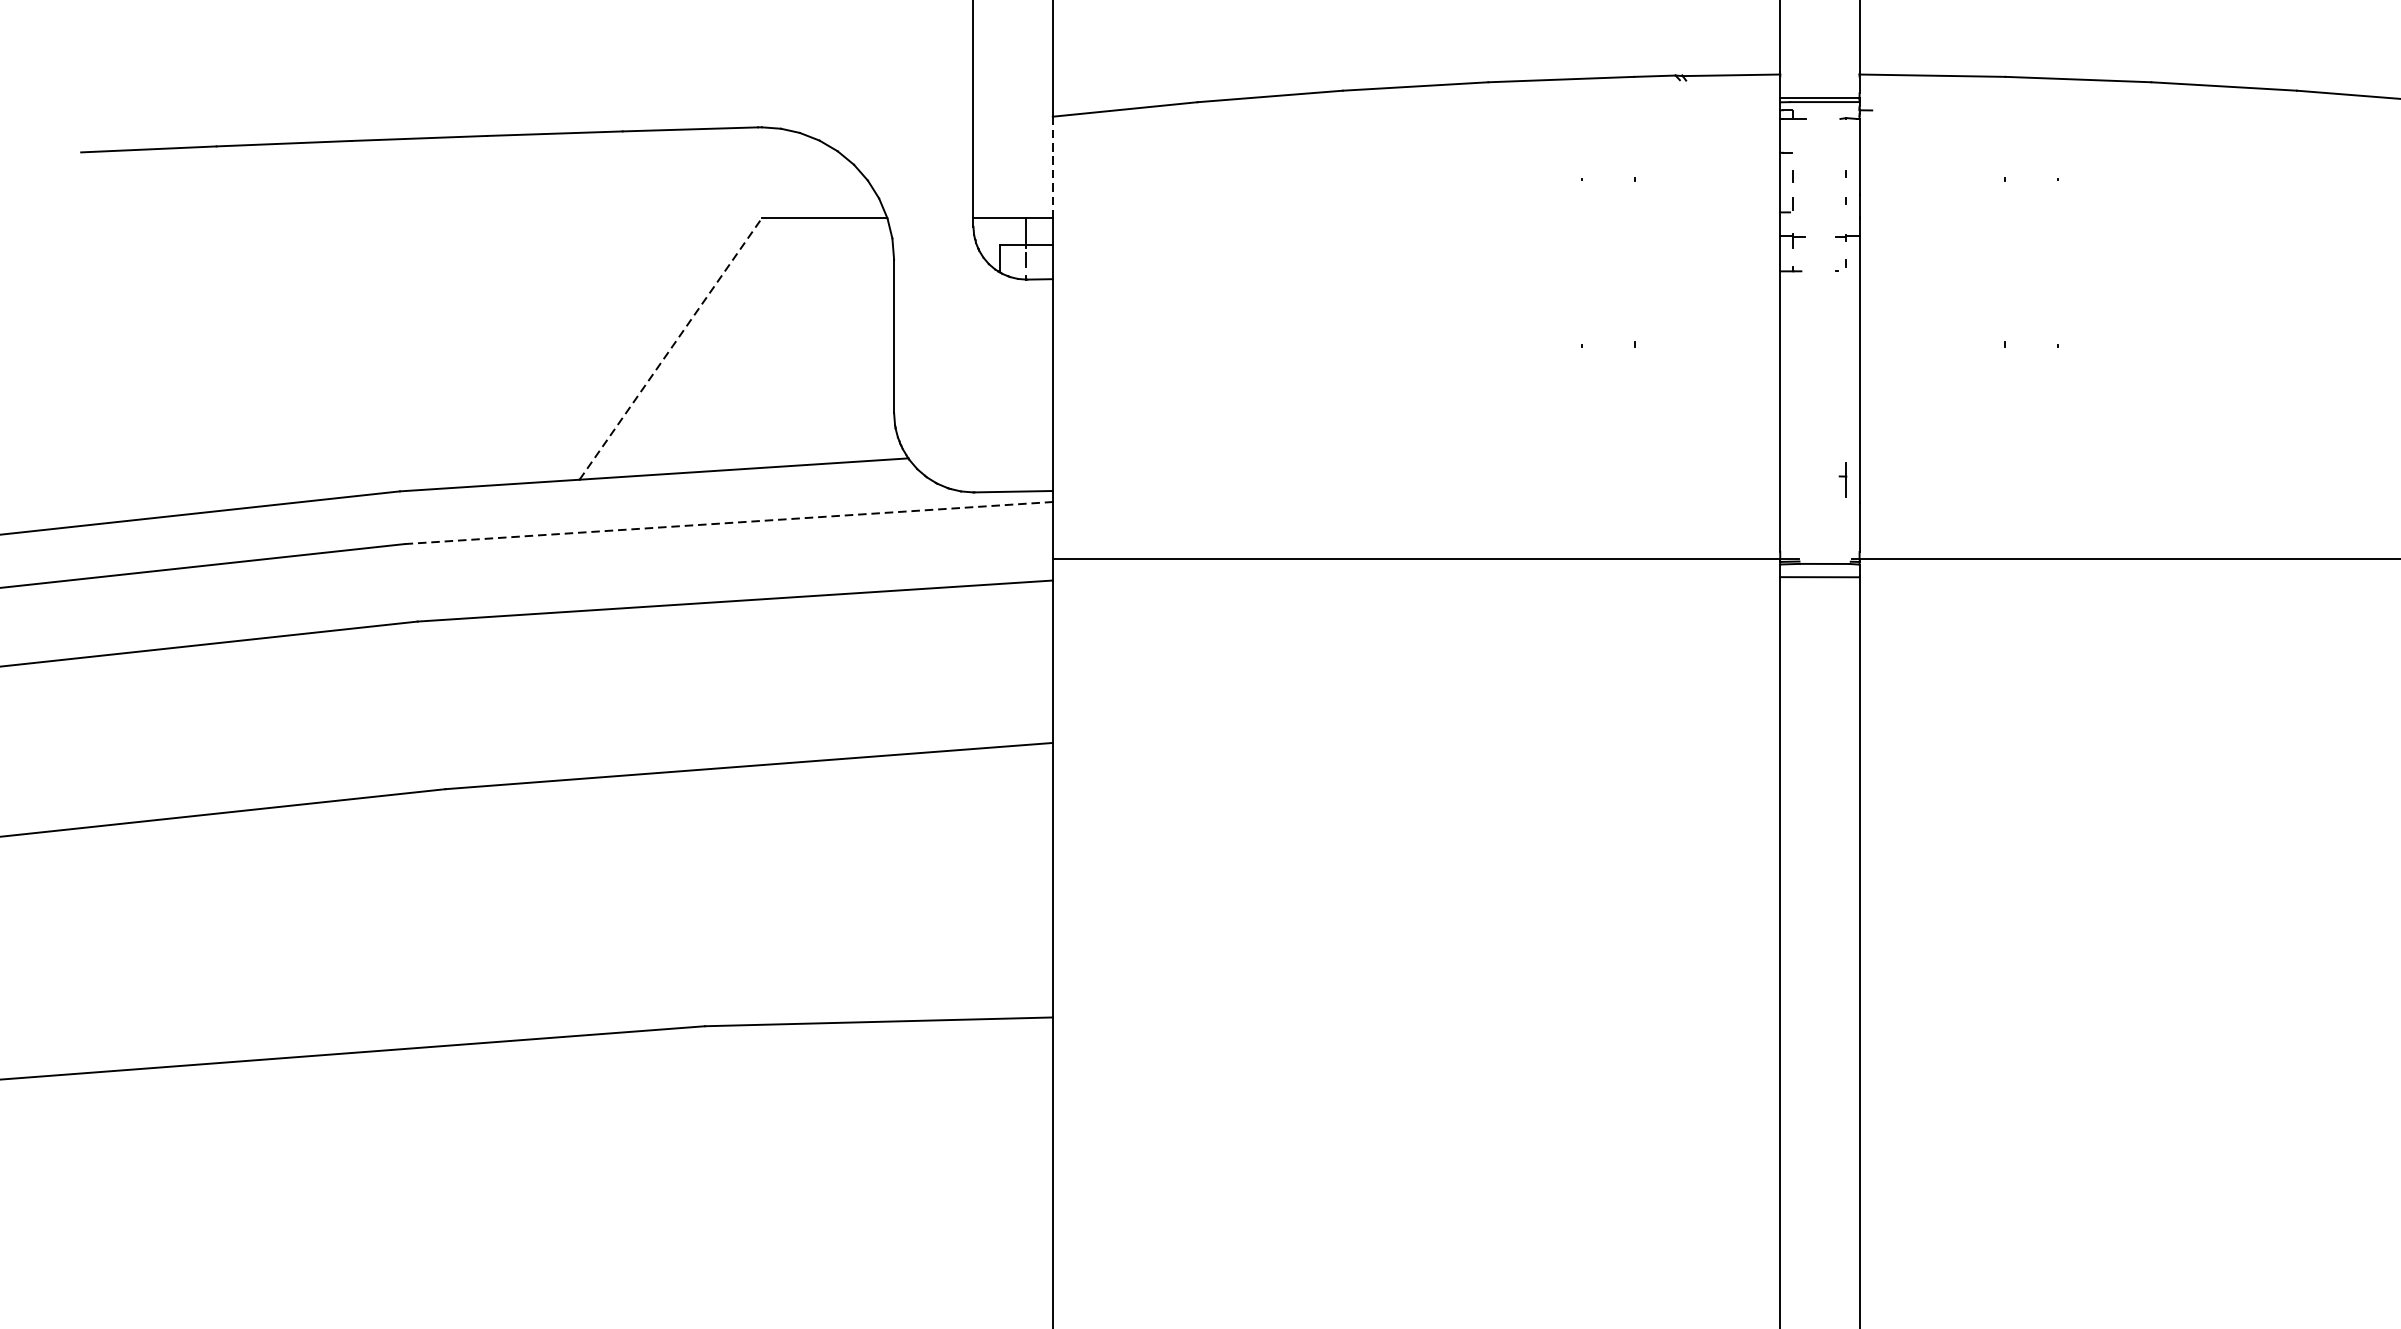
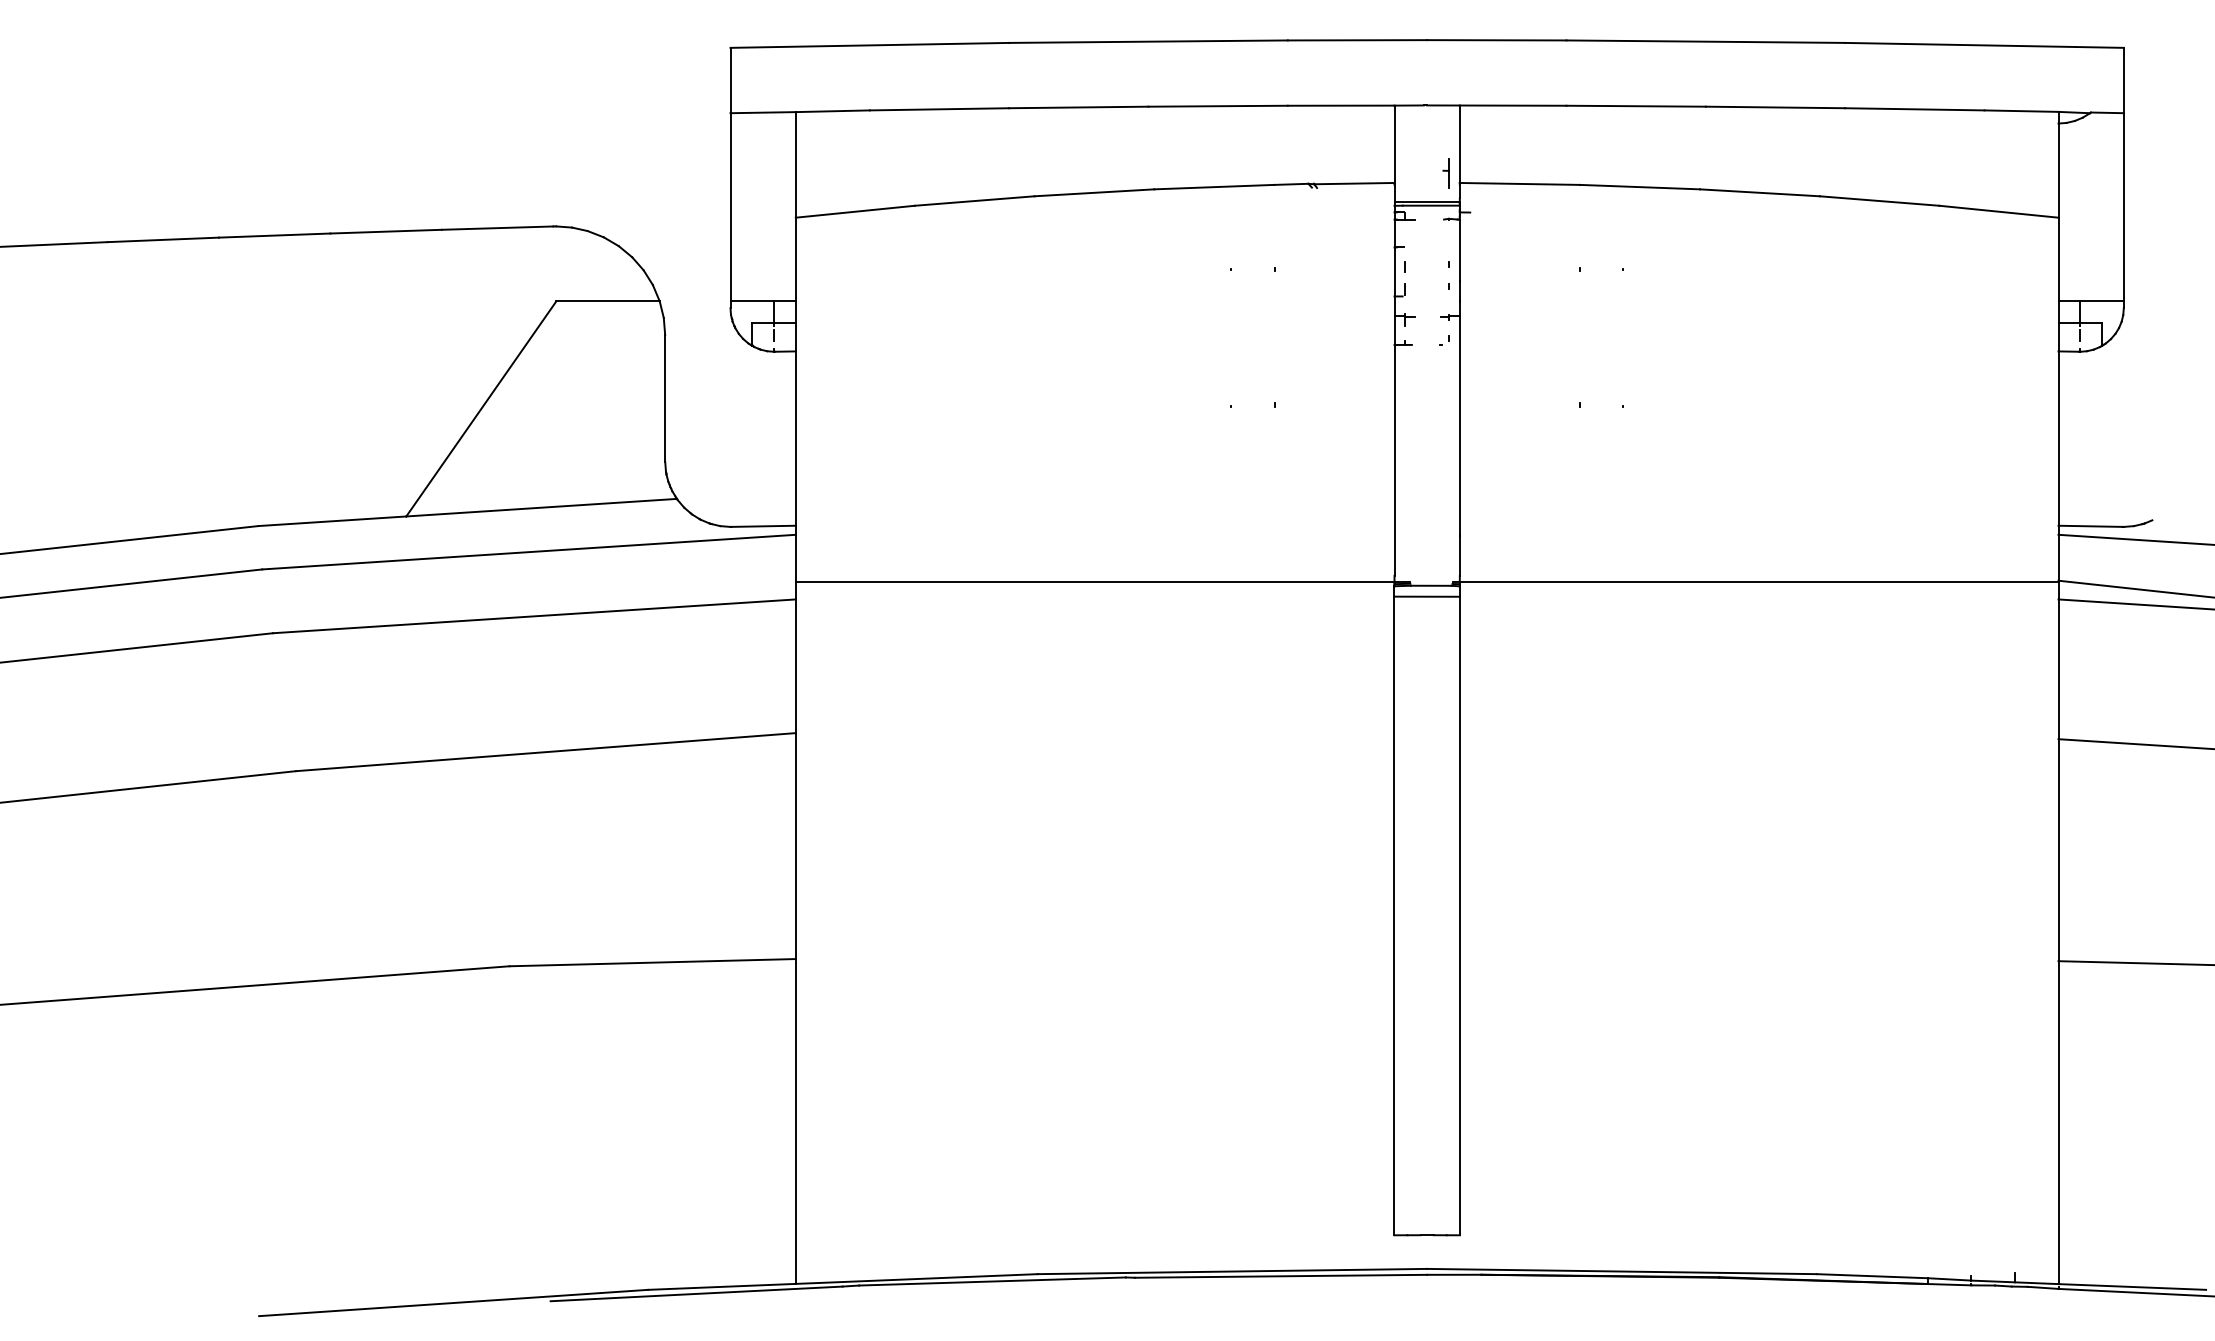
line: (1052, 167) -> (795, 259), dashed -> solid
line: (670, 348) -> (481, 408), dashed -> solid
part: (1842, 479) -> (1445, 173), moved
line: (729, 523) -> (529, 552), dashed -> solid

